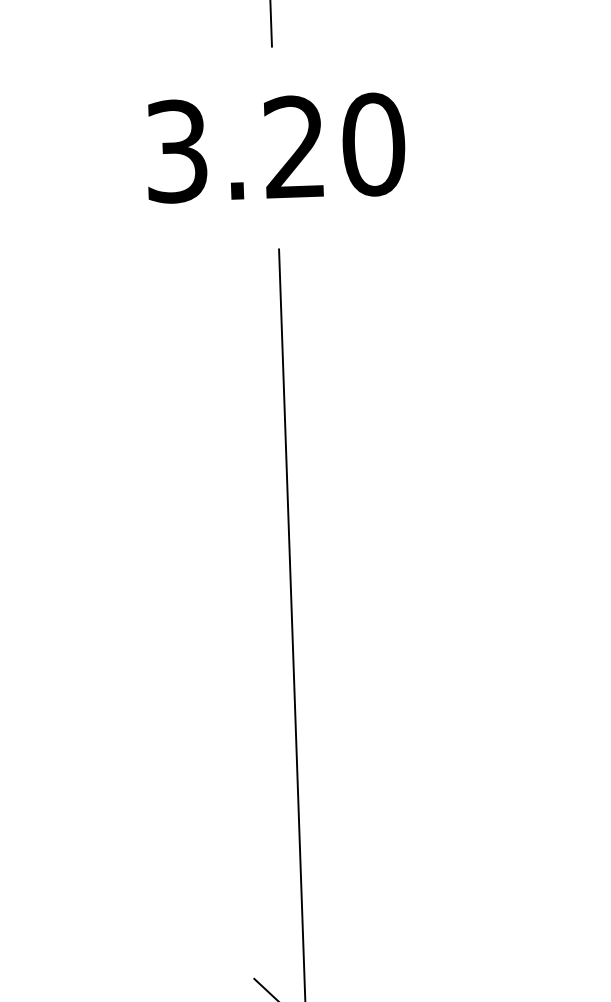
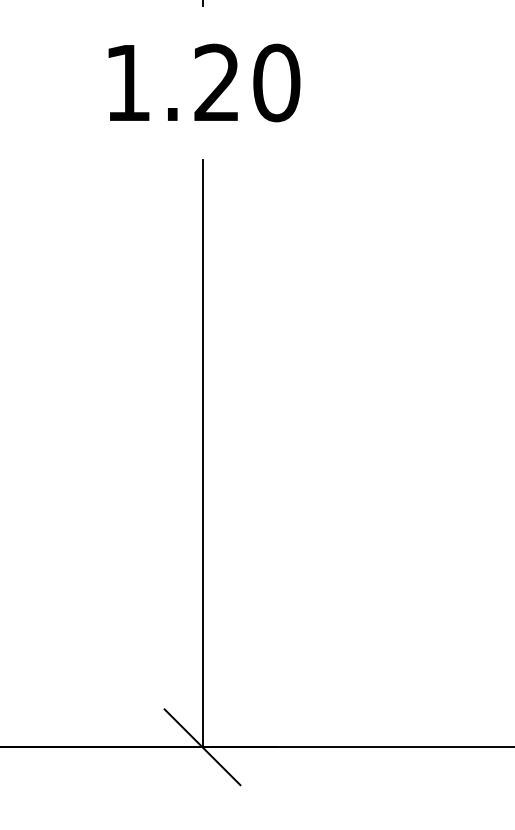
text: (176, 150) -> (127, 82), 3.20 -> 1.20

